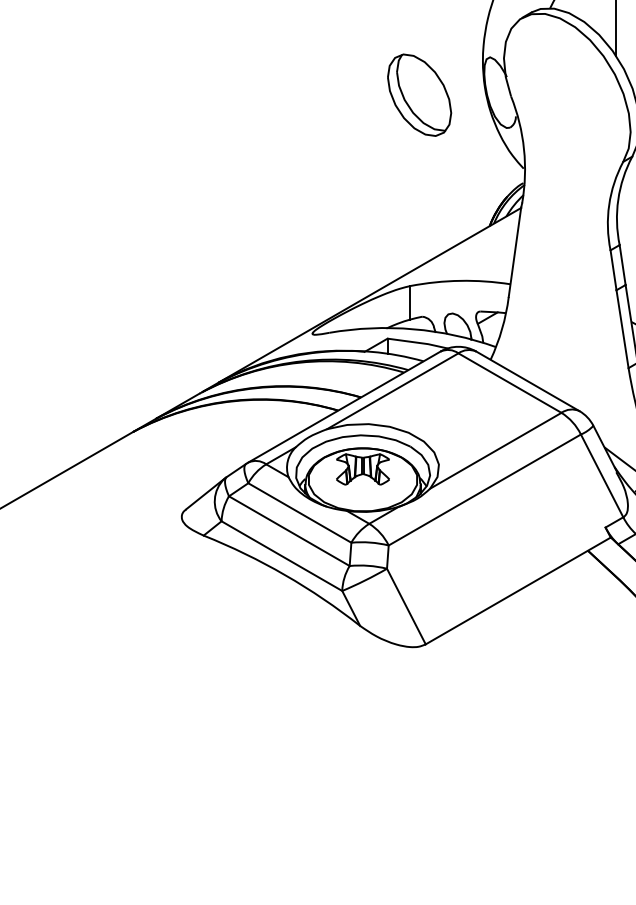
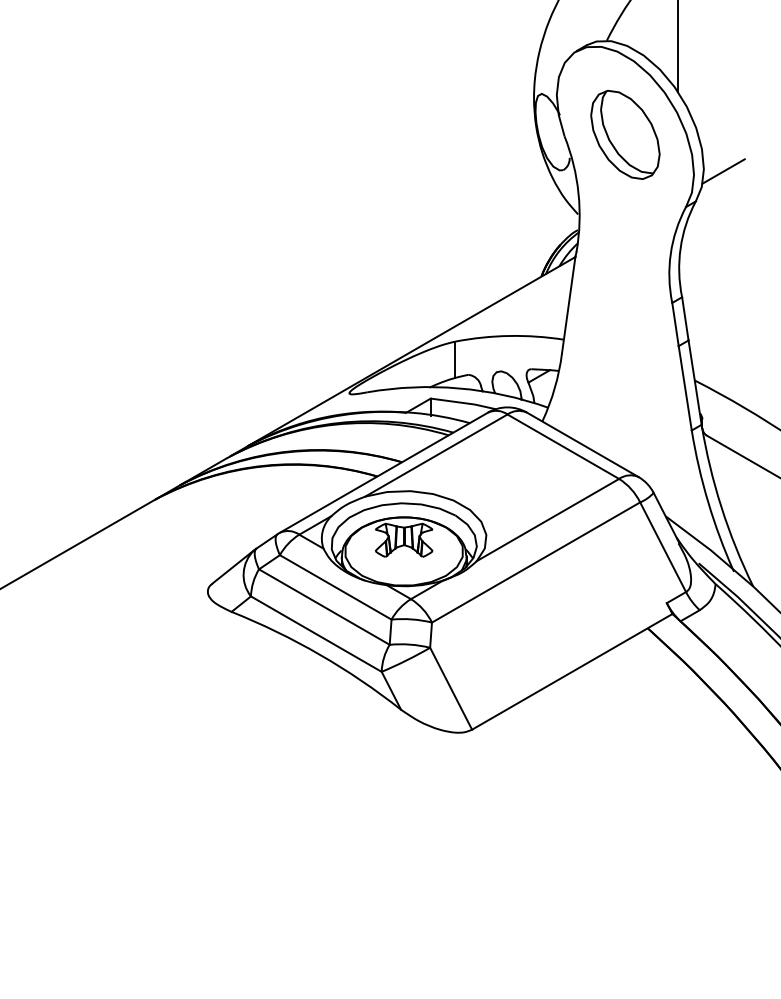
part: (419, 94) -> (625, 134), moved

